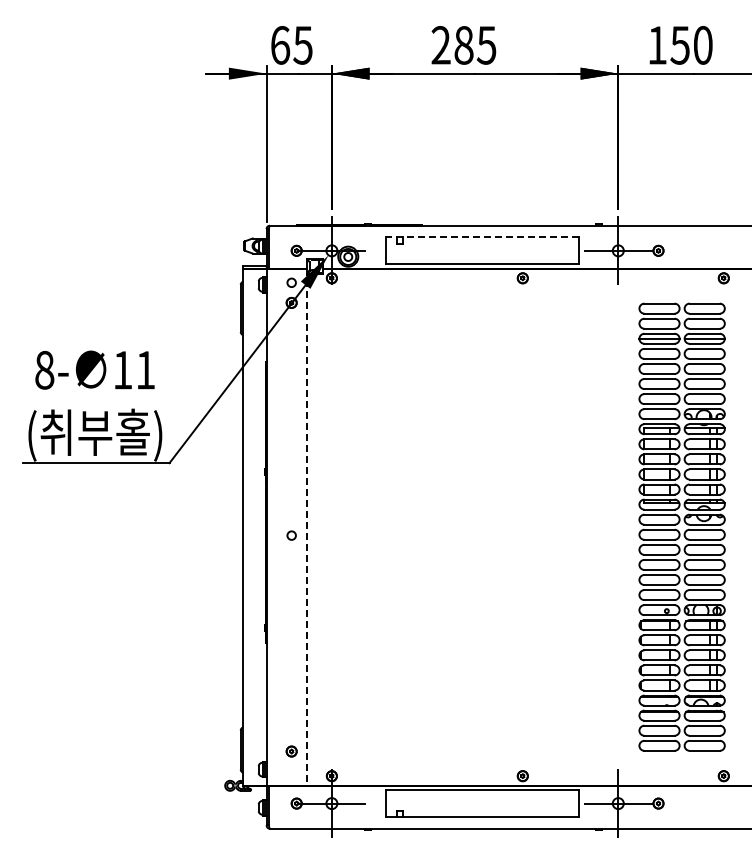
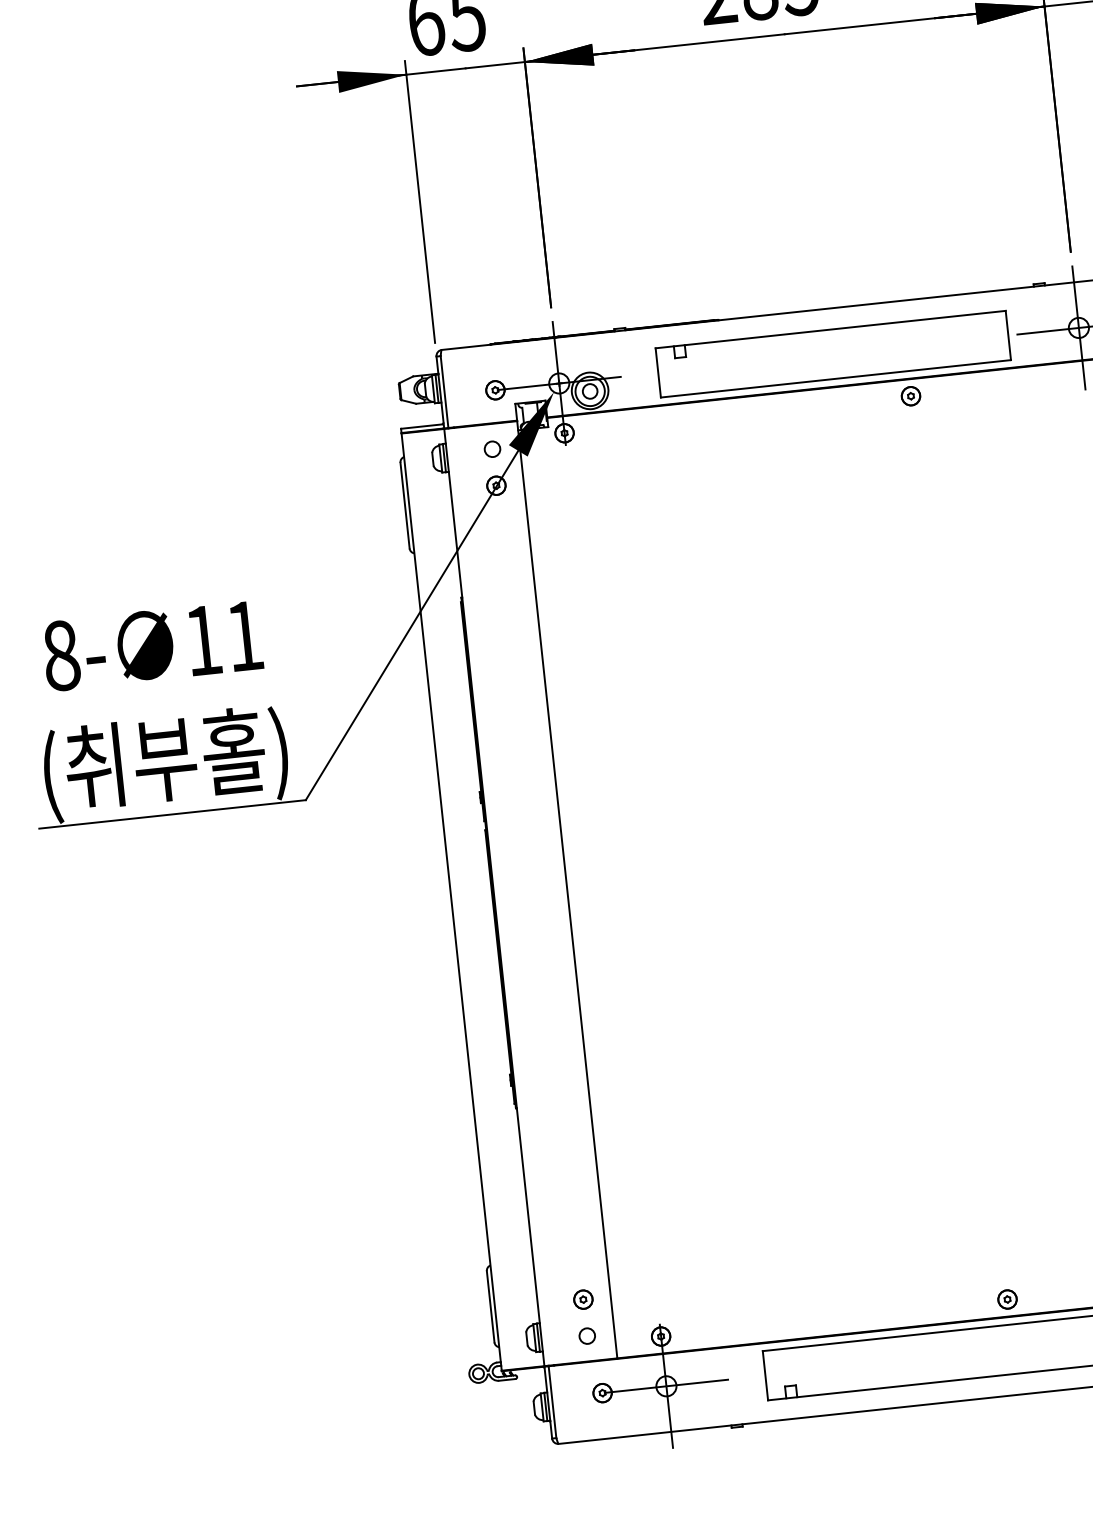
line: (482, 237) -> (829, 330), dashed -> solid
line: (306, 527) -> (566, 890), dashed -> solid
circle: (291, 535) -> (586, 1335), moved

